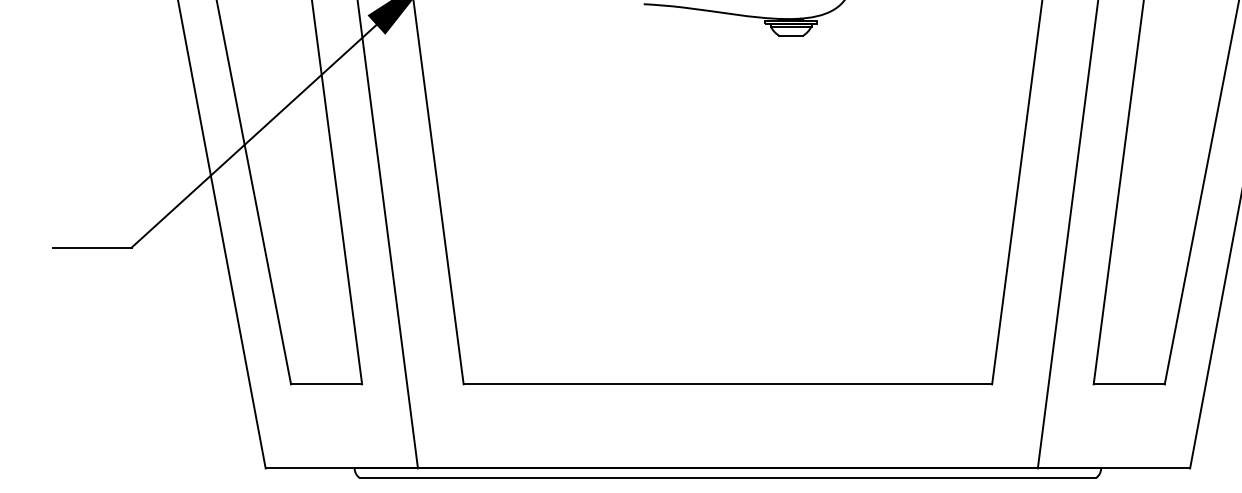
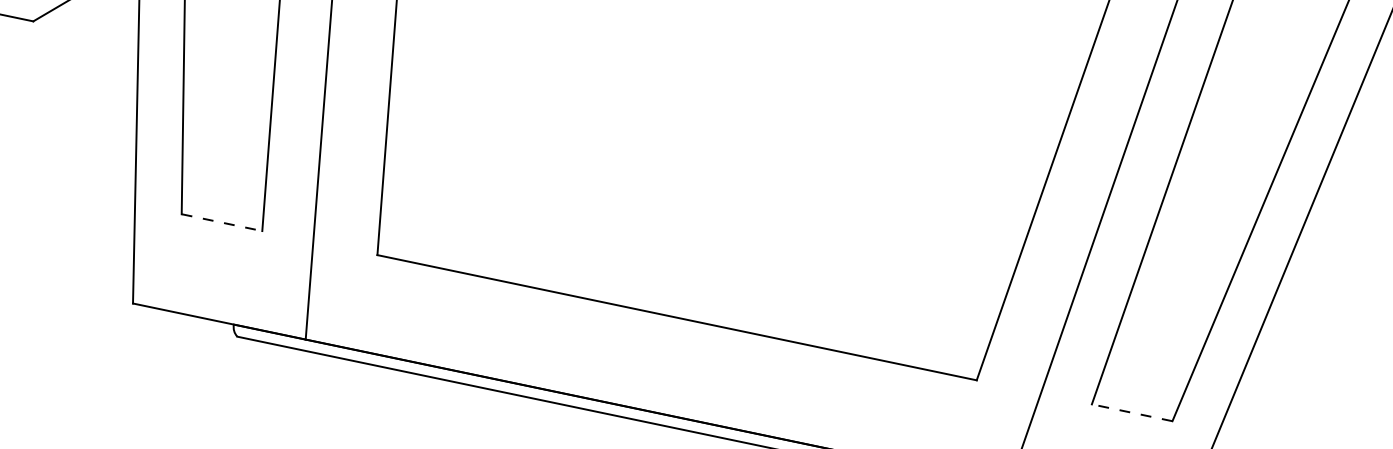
line: (326, 384) -> (221, 222), solid -> dashed
line: (1129, 384) -> (1132, 412), solid -> dashed

